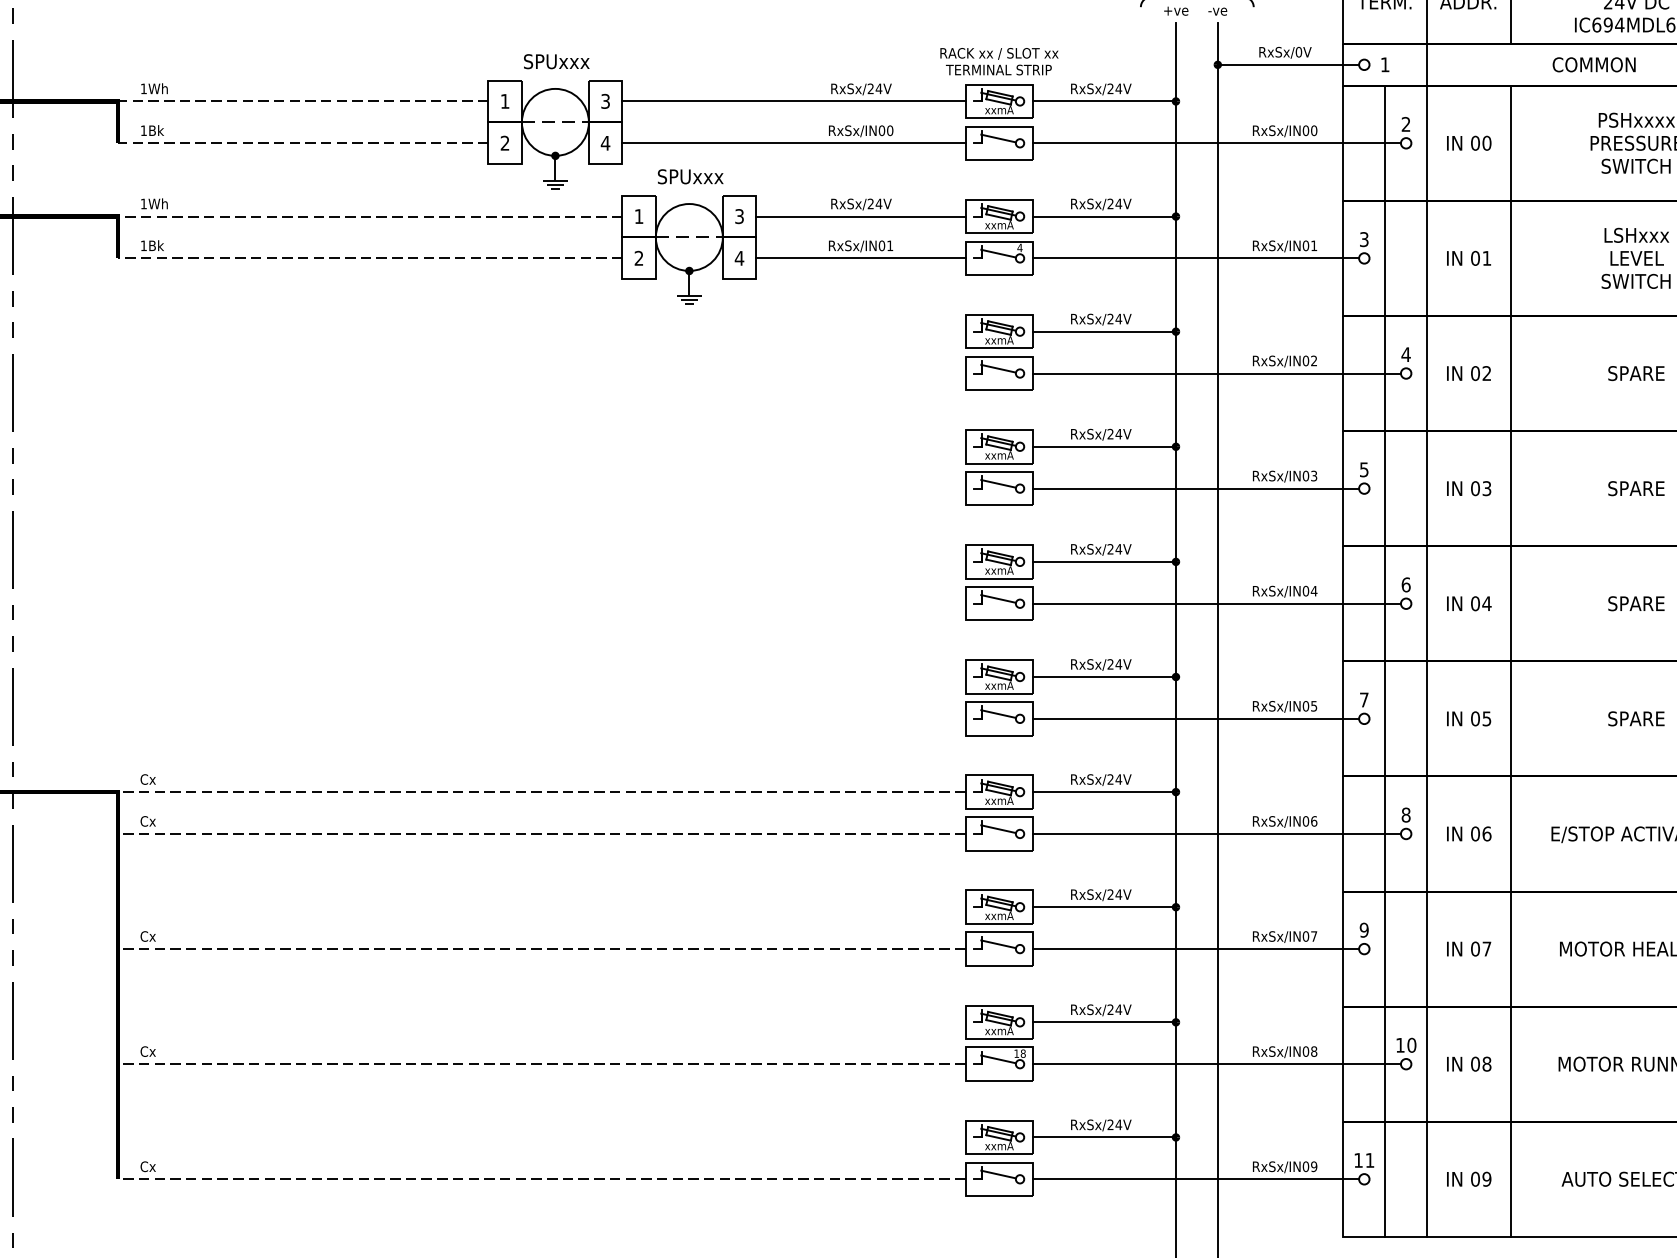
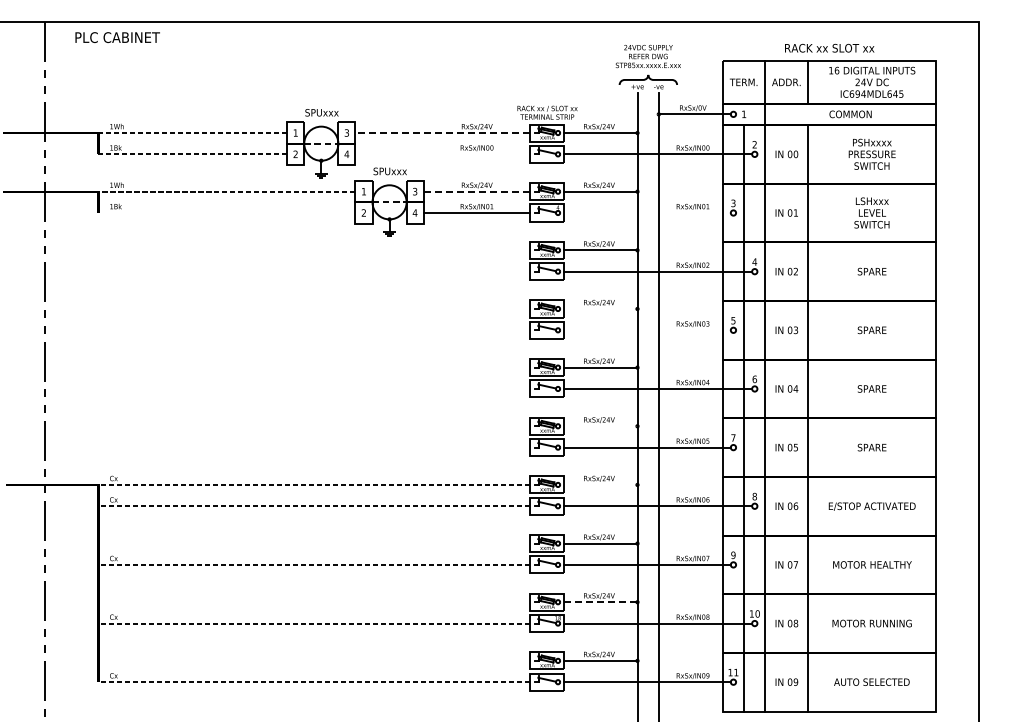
line: (793, 102) -> (442, 133), solid -> dashed
line: (793, 143) -> (442, 154), removed
line: (859, 216) -> (476, 191), solid -> dashed
line: (369, 259) -> (226, 213), removed
line: (1195, 259) -> (647, 213), removed
line: (1103, 445) -> (600, 308), removed
line: (1195, 489) -> (647, 330), removed
line: (1103, 677) -> (600, 426), removed
line: (1103, 791) -> (600, 484), removed
line: (1103, 1022) -> (600, 602), solid -> dashed

